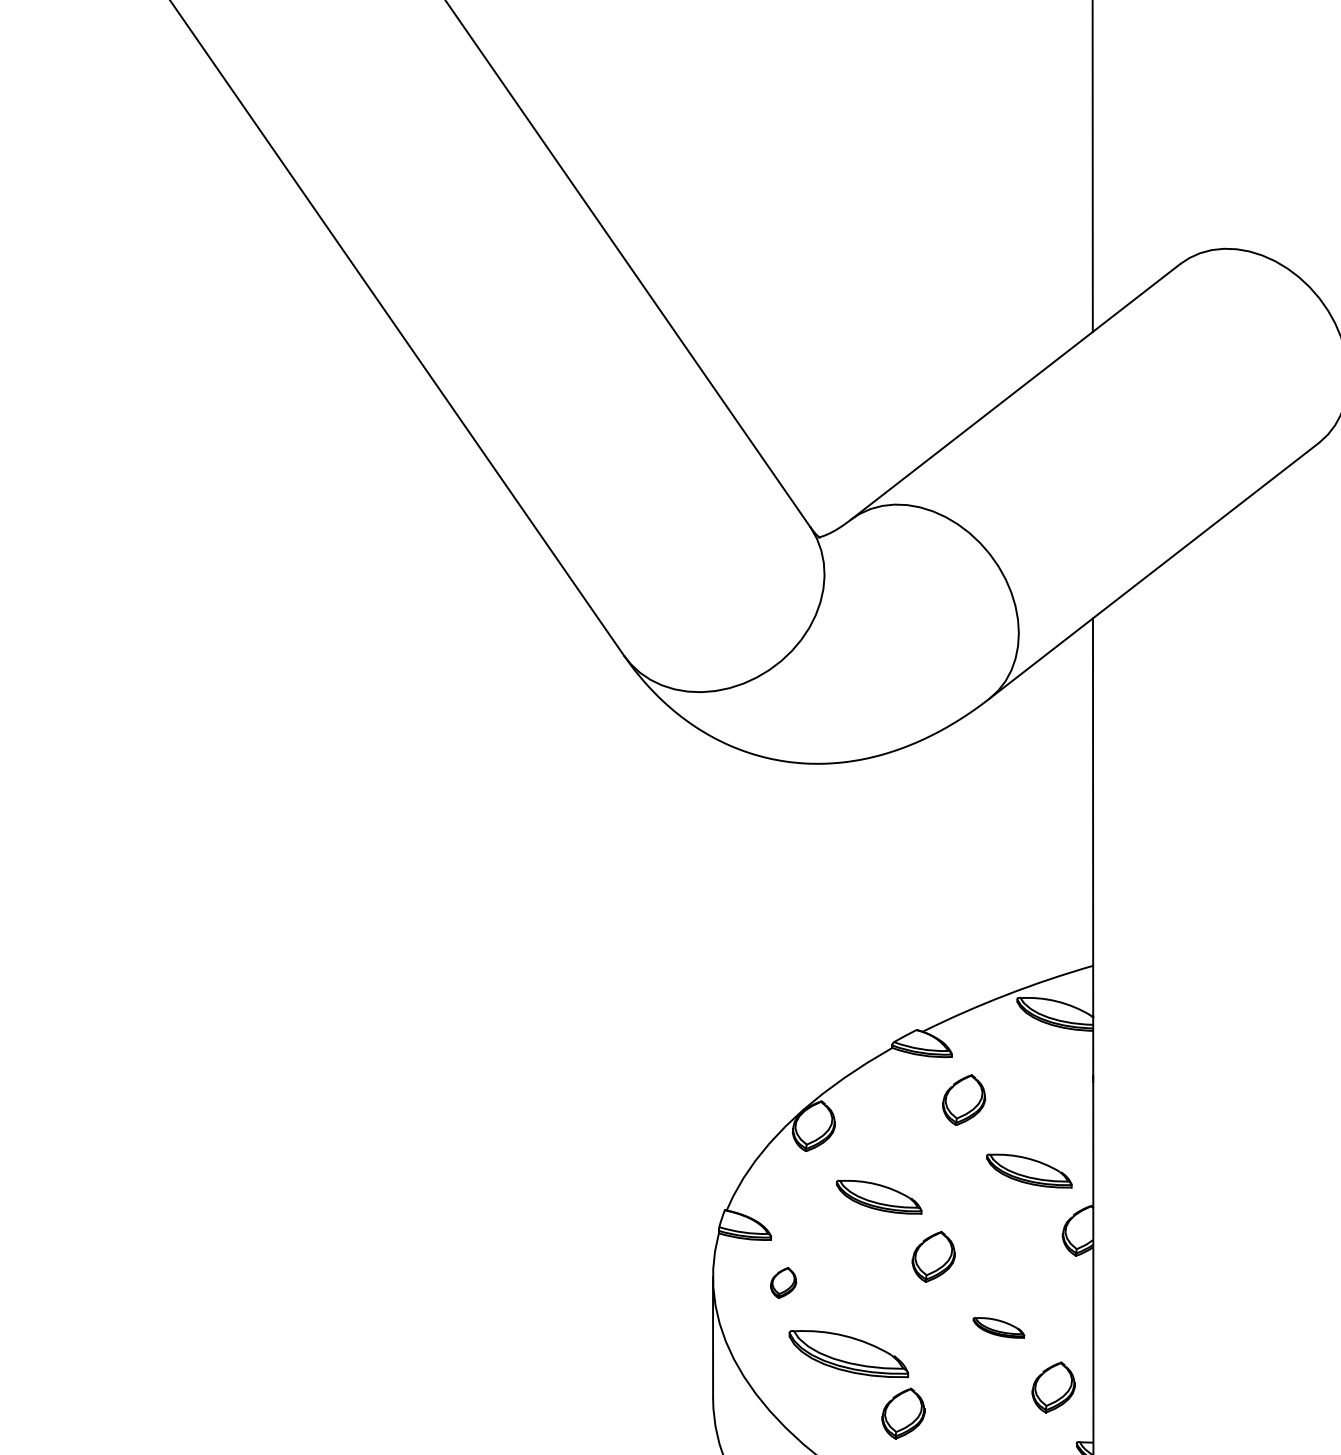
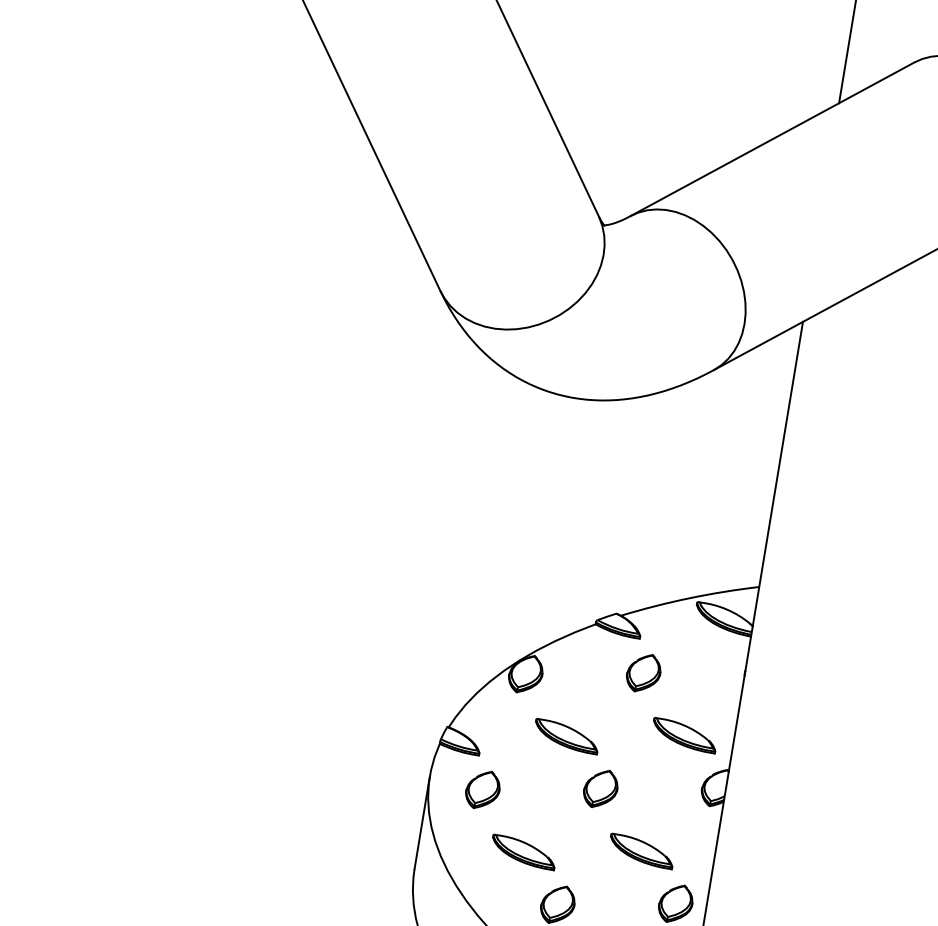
part: (783, 1282) -> (482, 789), size x1.67
part: (998, 1327) -> (641, 851), size x1.67
part: (848, 1353) -> (523, 851), size x0.71

